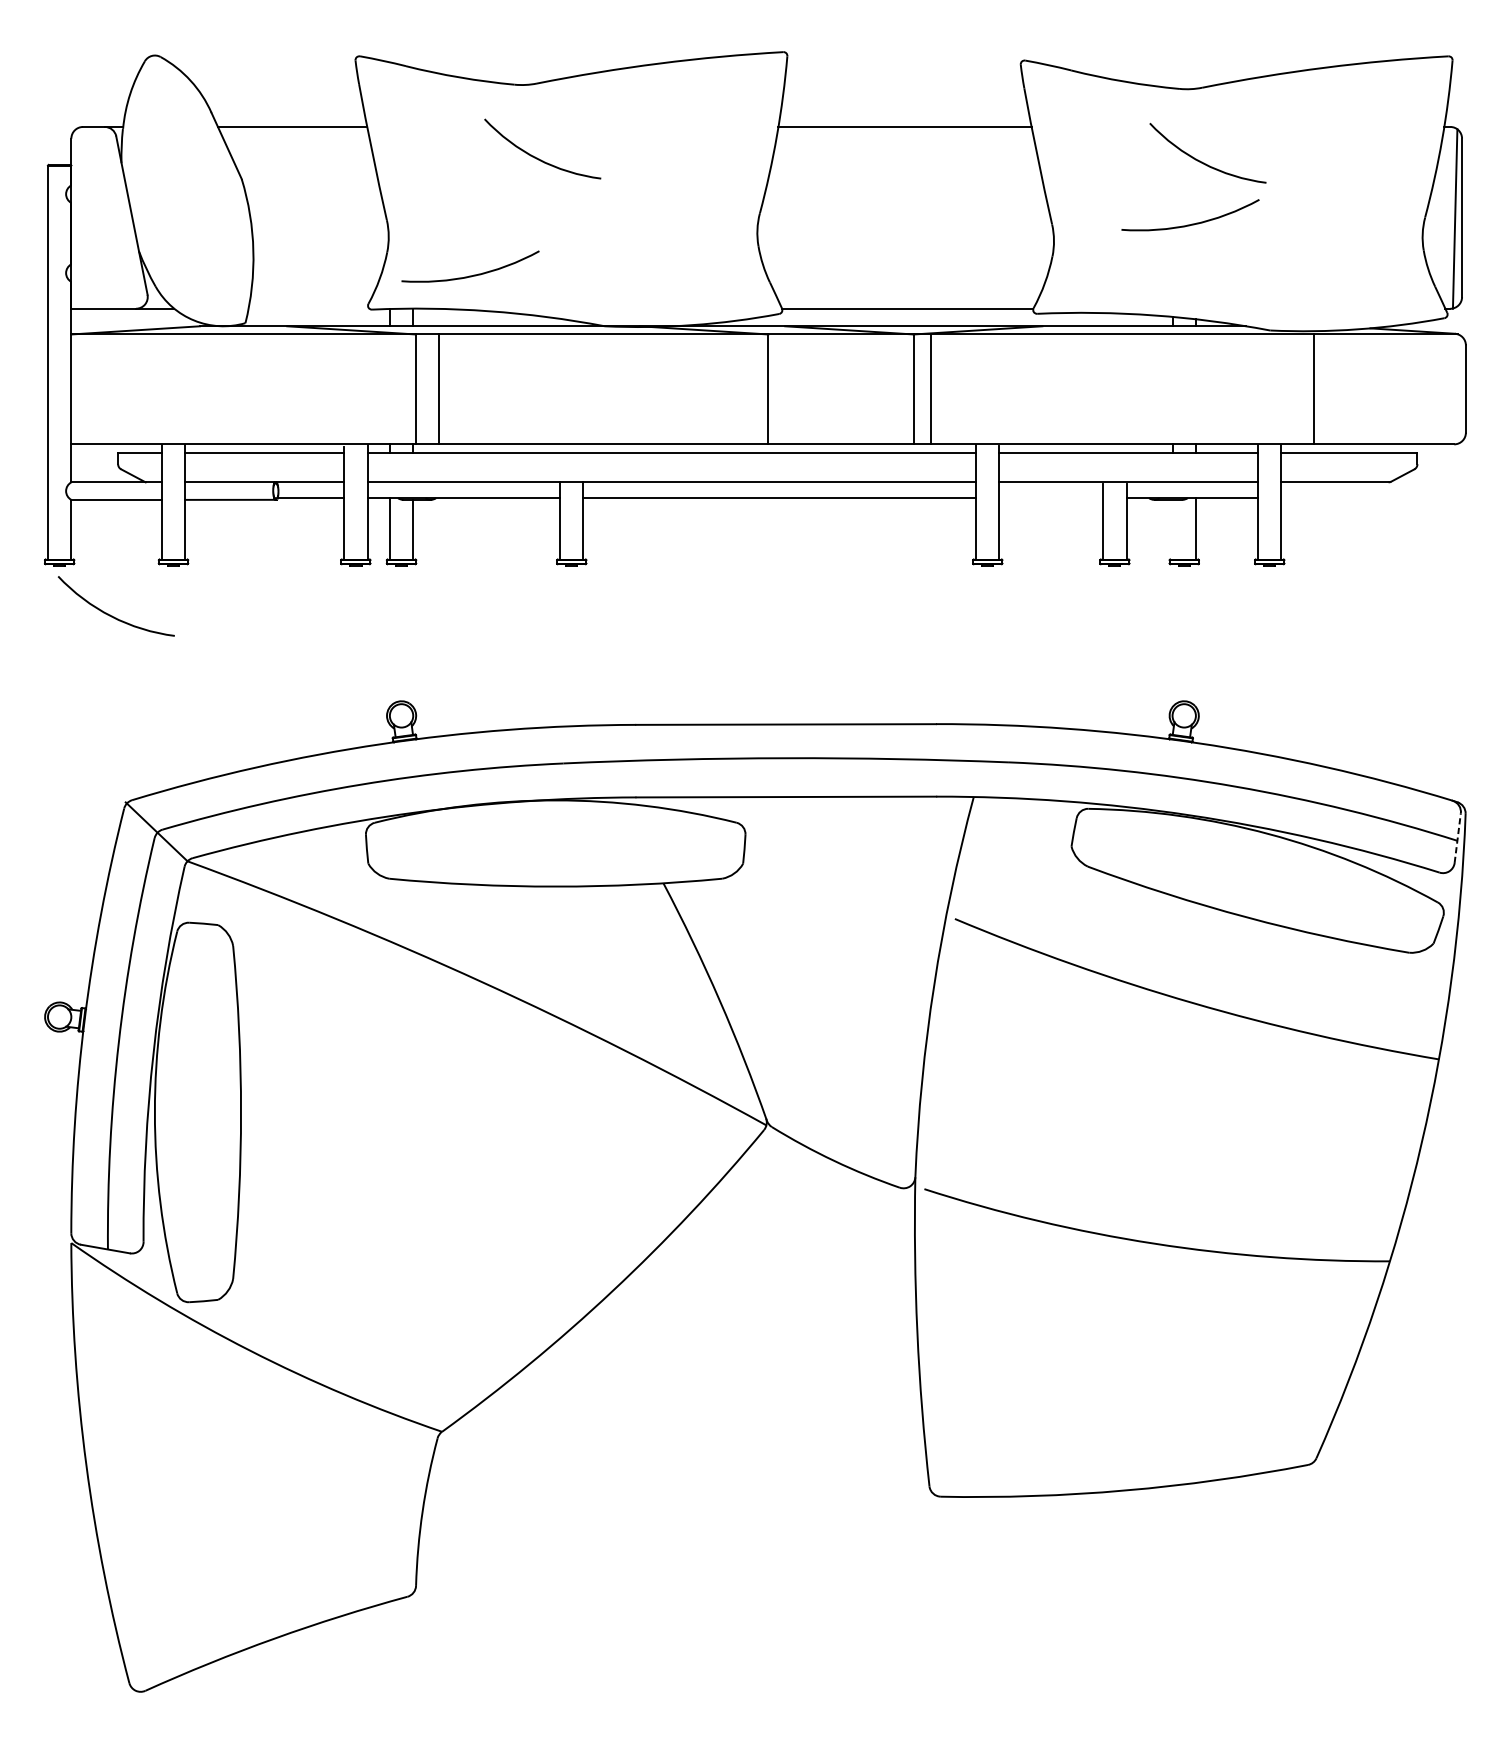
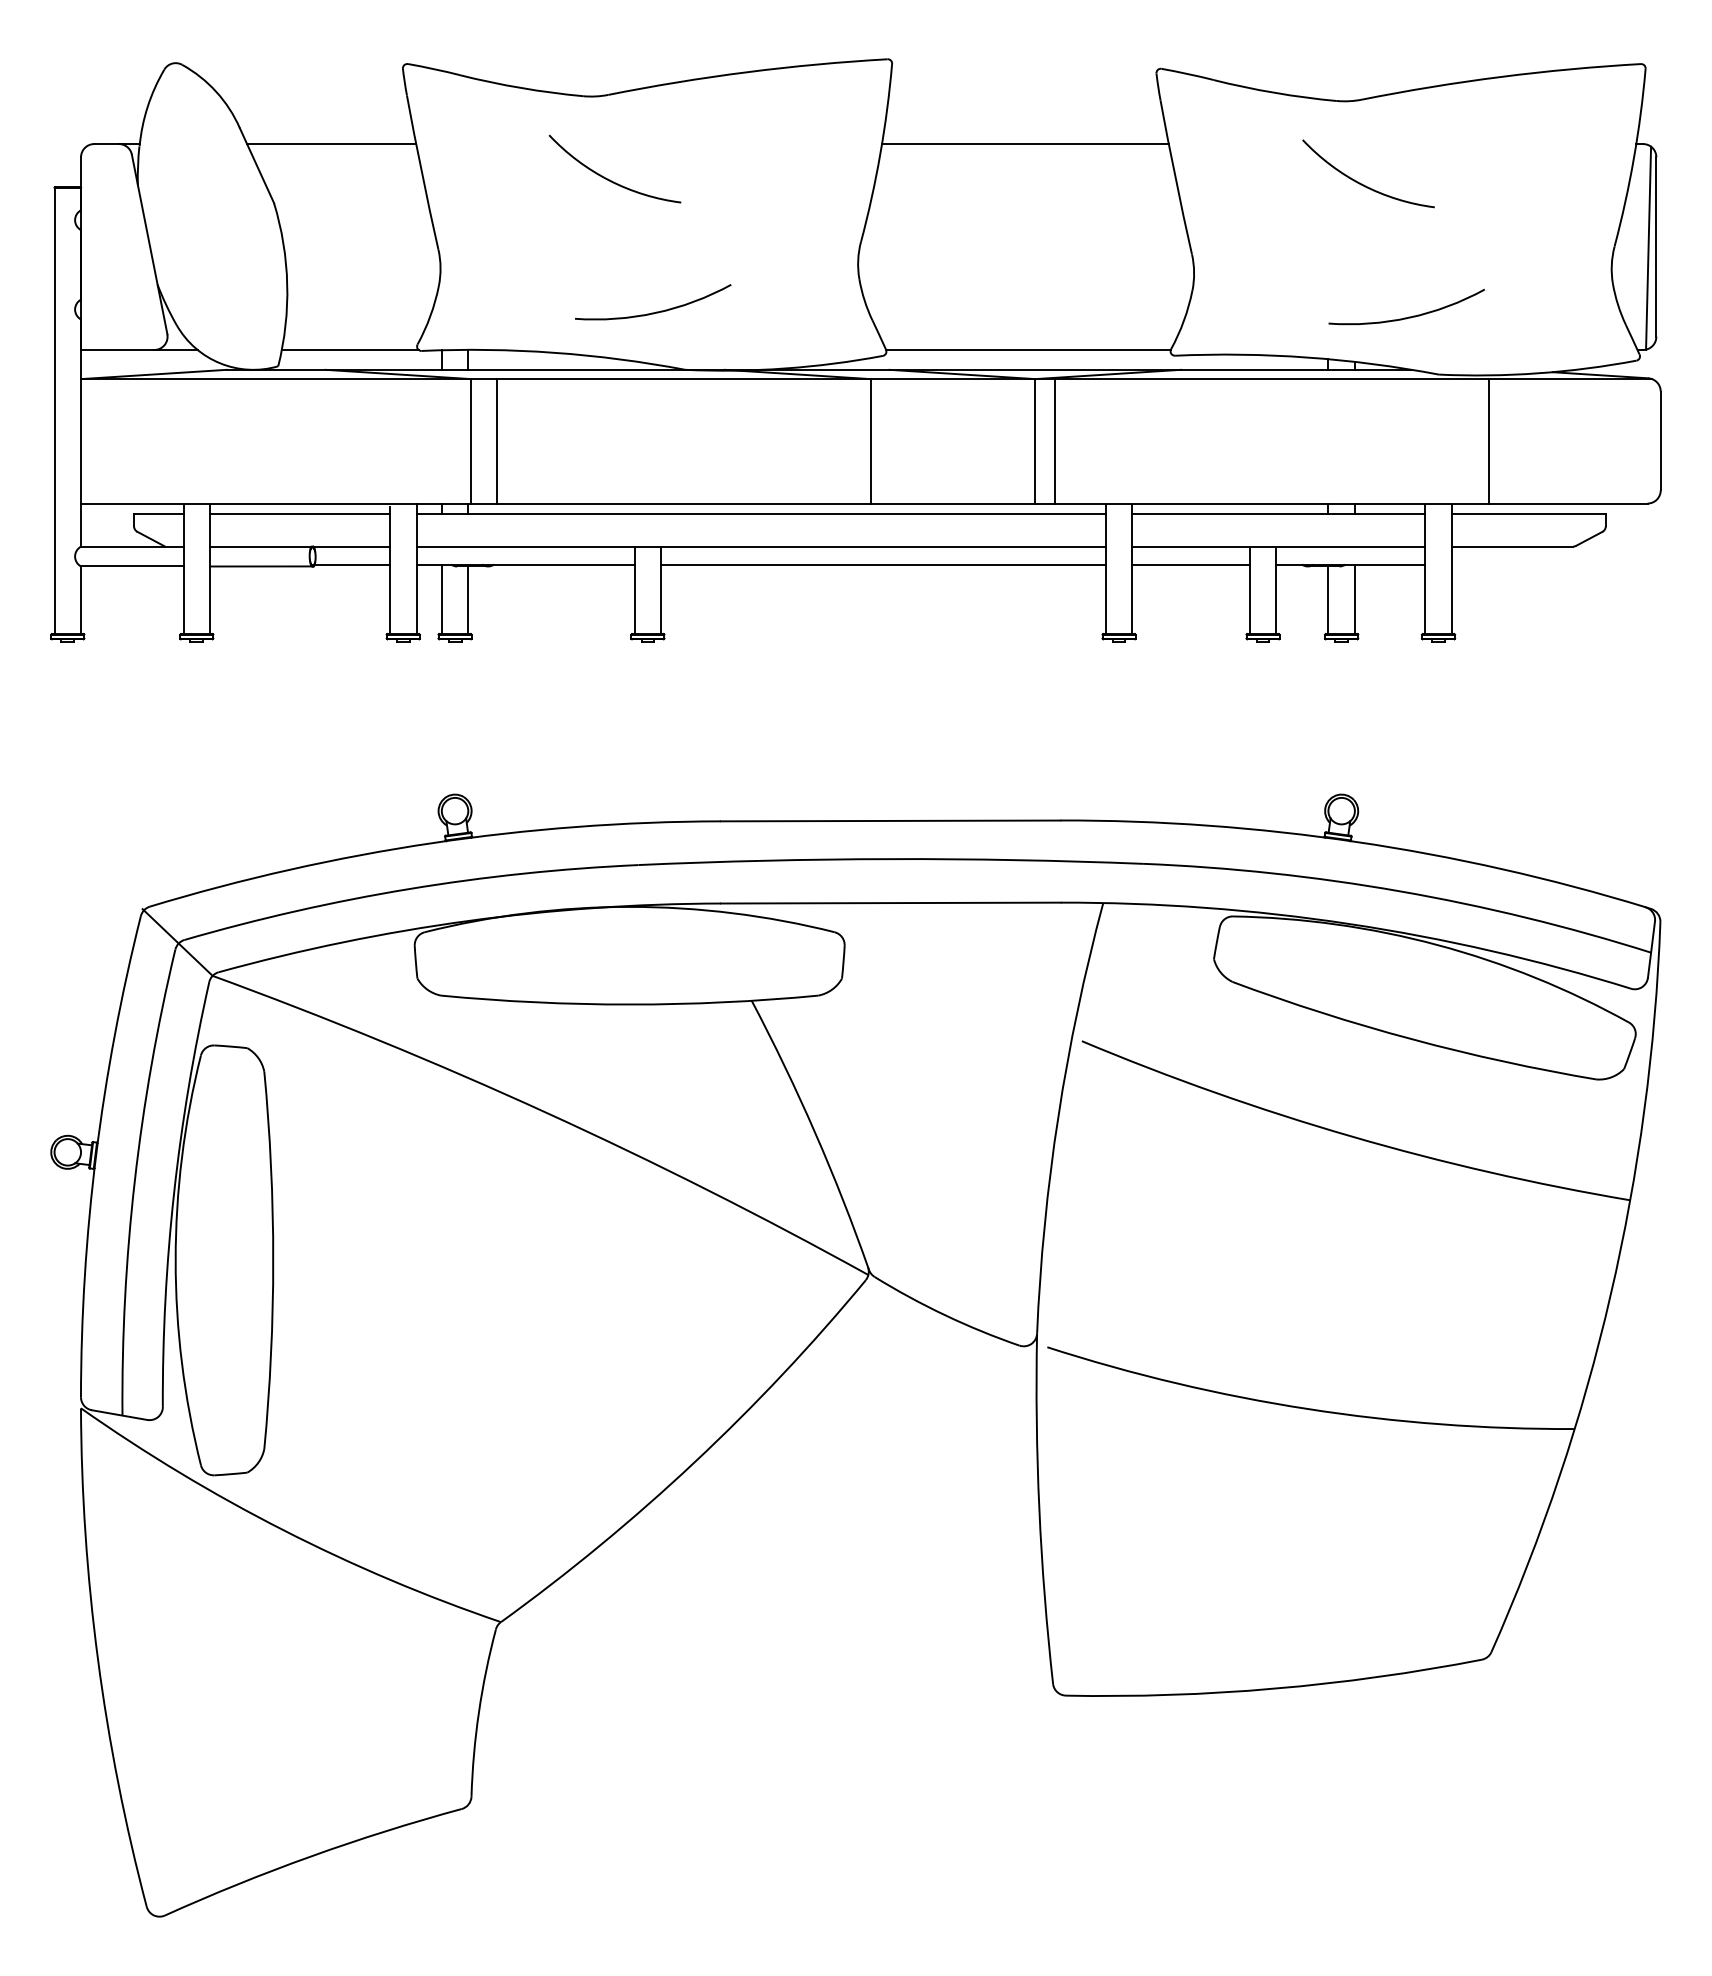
arc: (1192, 223) -> (1408, 316), moved
arc: (473, 274) -> (656, 311), moved
line: (308, 308) -> (349, 349), added
line: (1050, 498) -> (1190, 564), added
line: (1172, 529) -> (1328, 599), added
arc: (110, 614) -> (125, 696), removed
line: (1457, 838) -> (1651, 949), dashed -> solid

